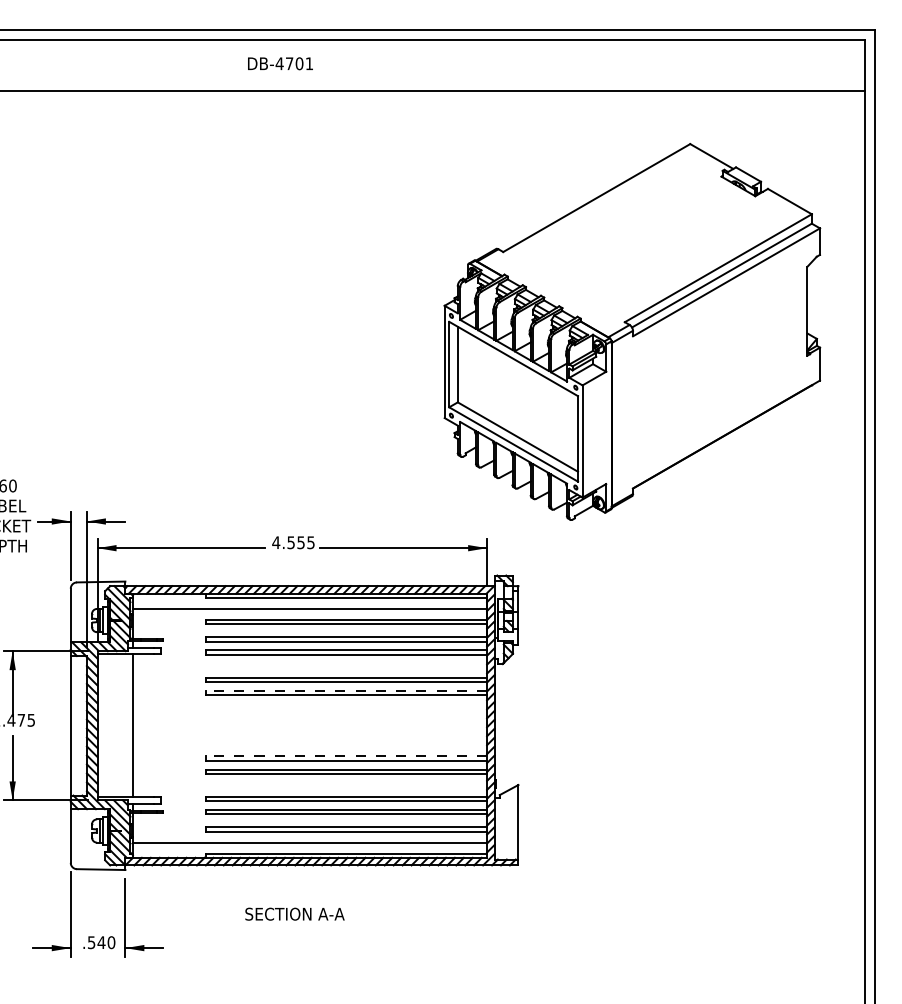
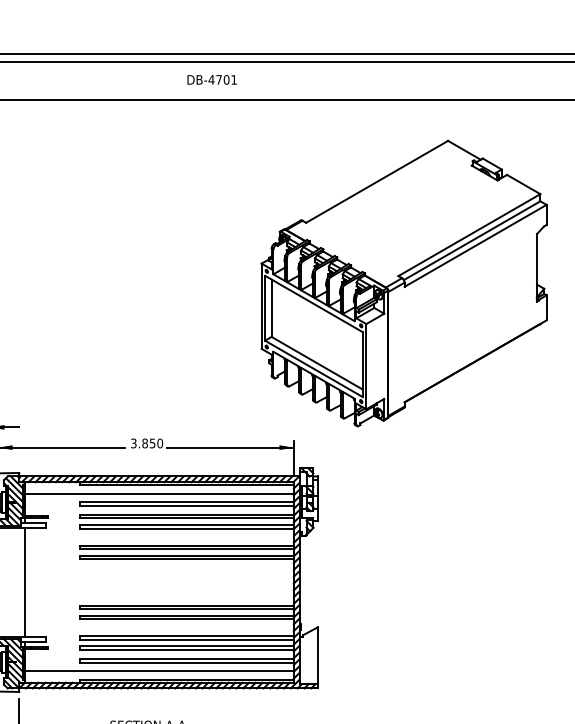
text: (280, 63) -> (212, 79), moved
text: (293, 542) -> (146, 443), 4.555 -> 3.850
line: (346, 690) -> (187, 555), dashed -> solid
line: (346, 756) -> (187, 605), dashed -> solid

